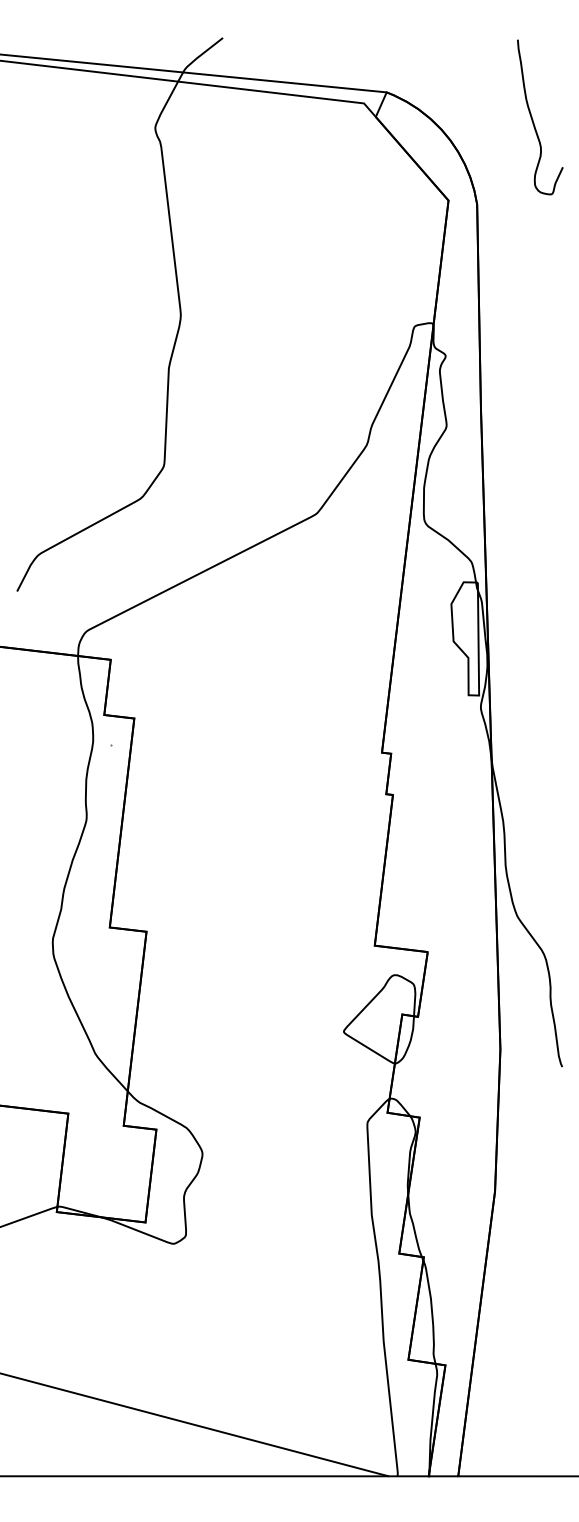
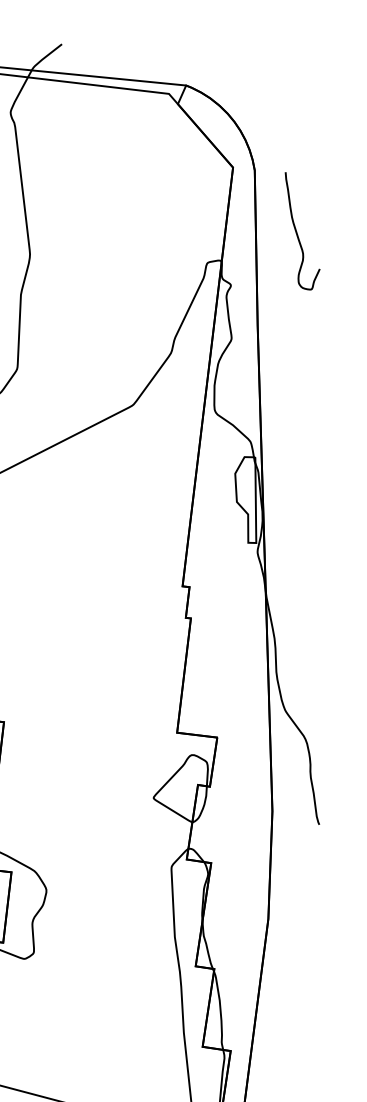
curve: (533, 119) -> (297, 232), moved

